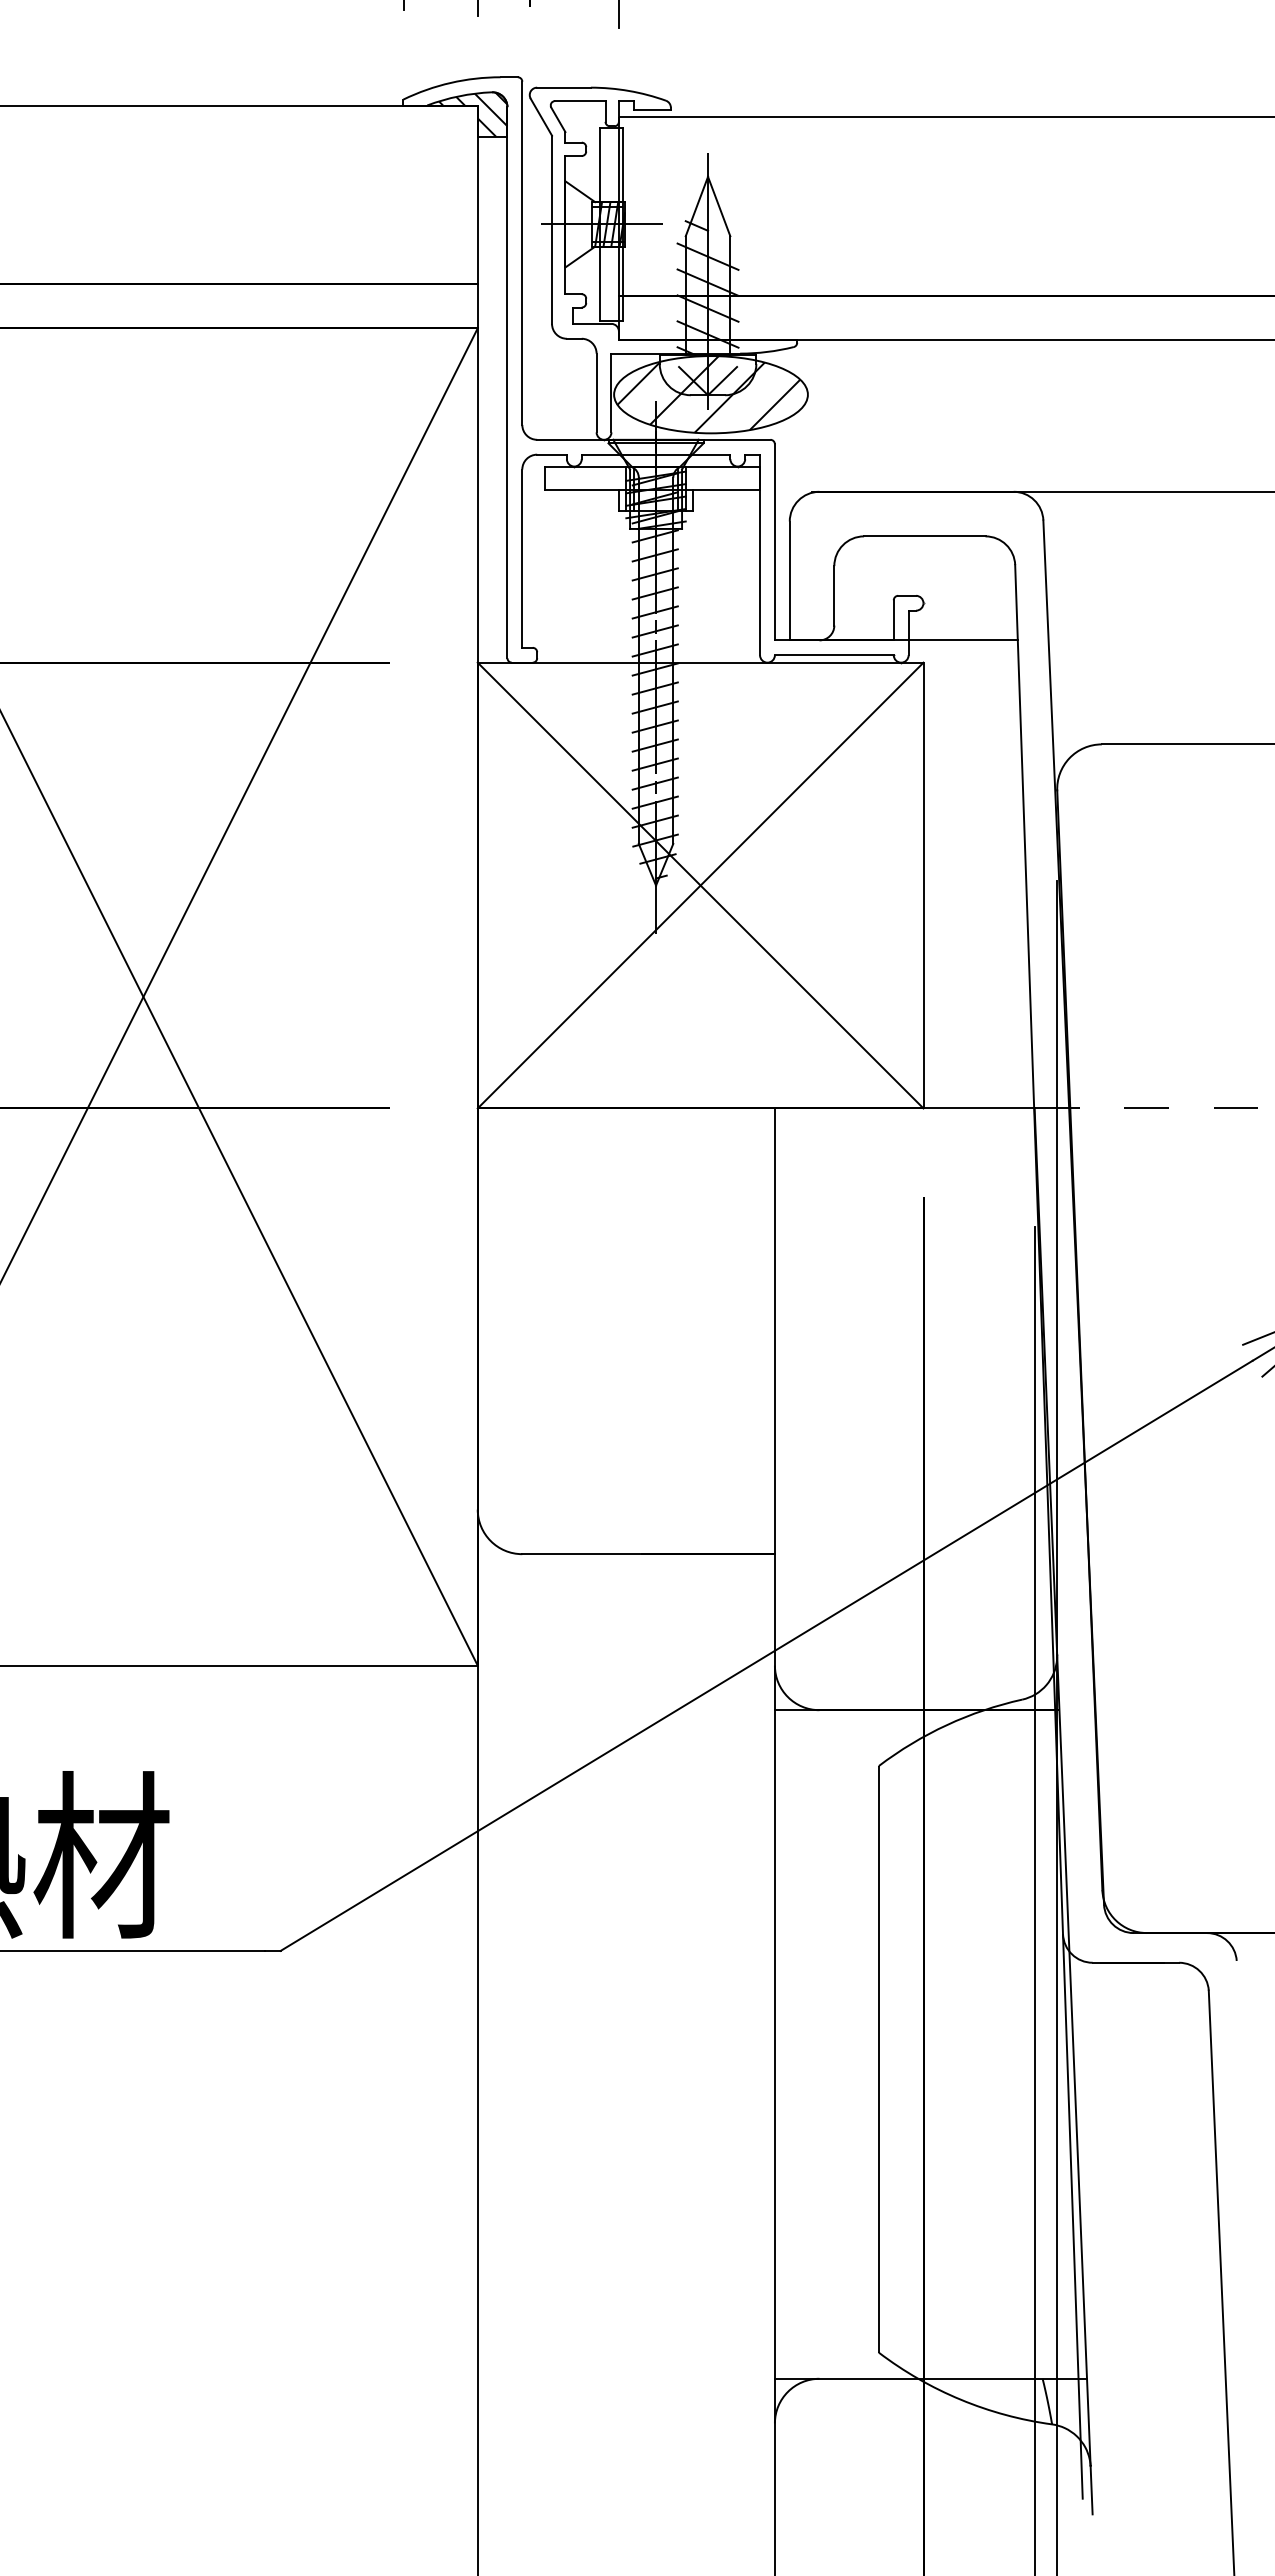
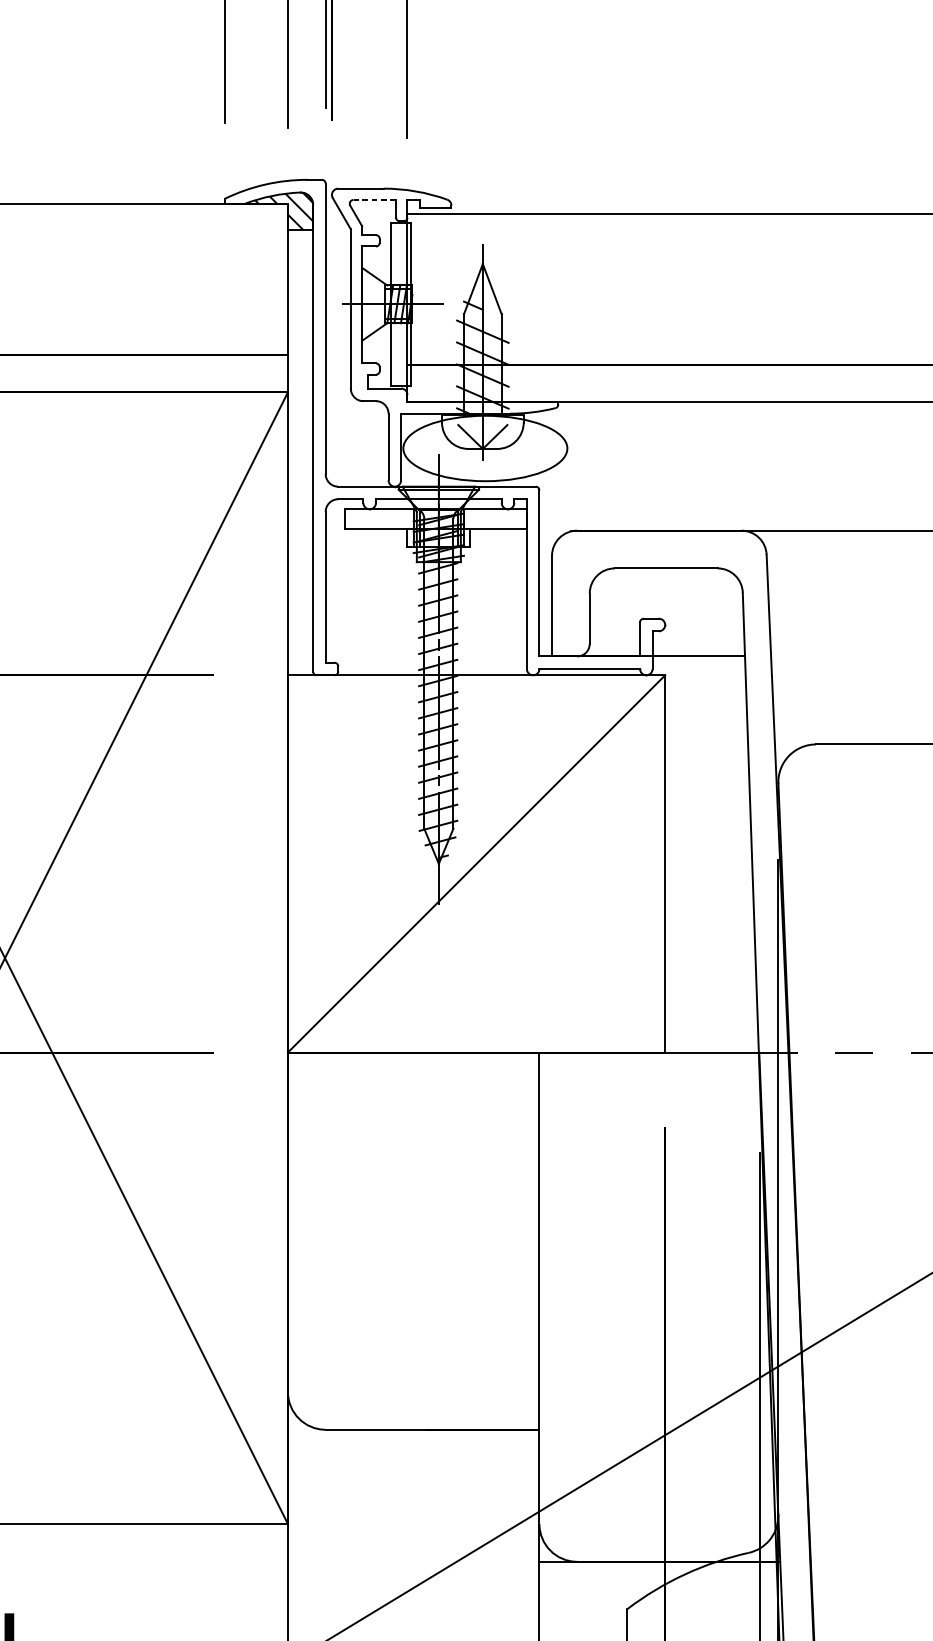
line: (579, 101) -> (374, 200), solid -> dashed
hatch: (708, 394) -> (483, 448), removed
line: (700, 885) -> (476, 863), removed

